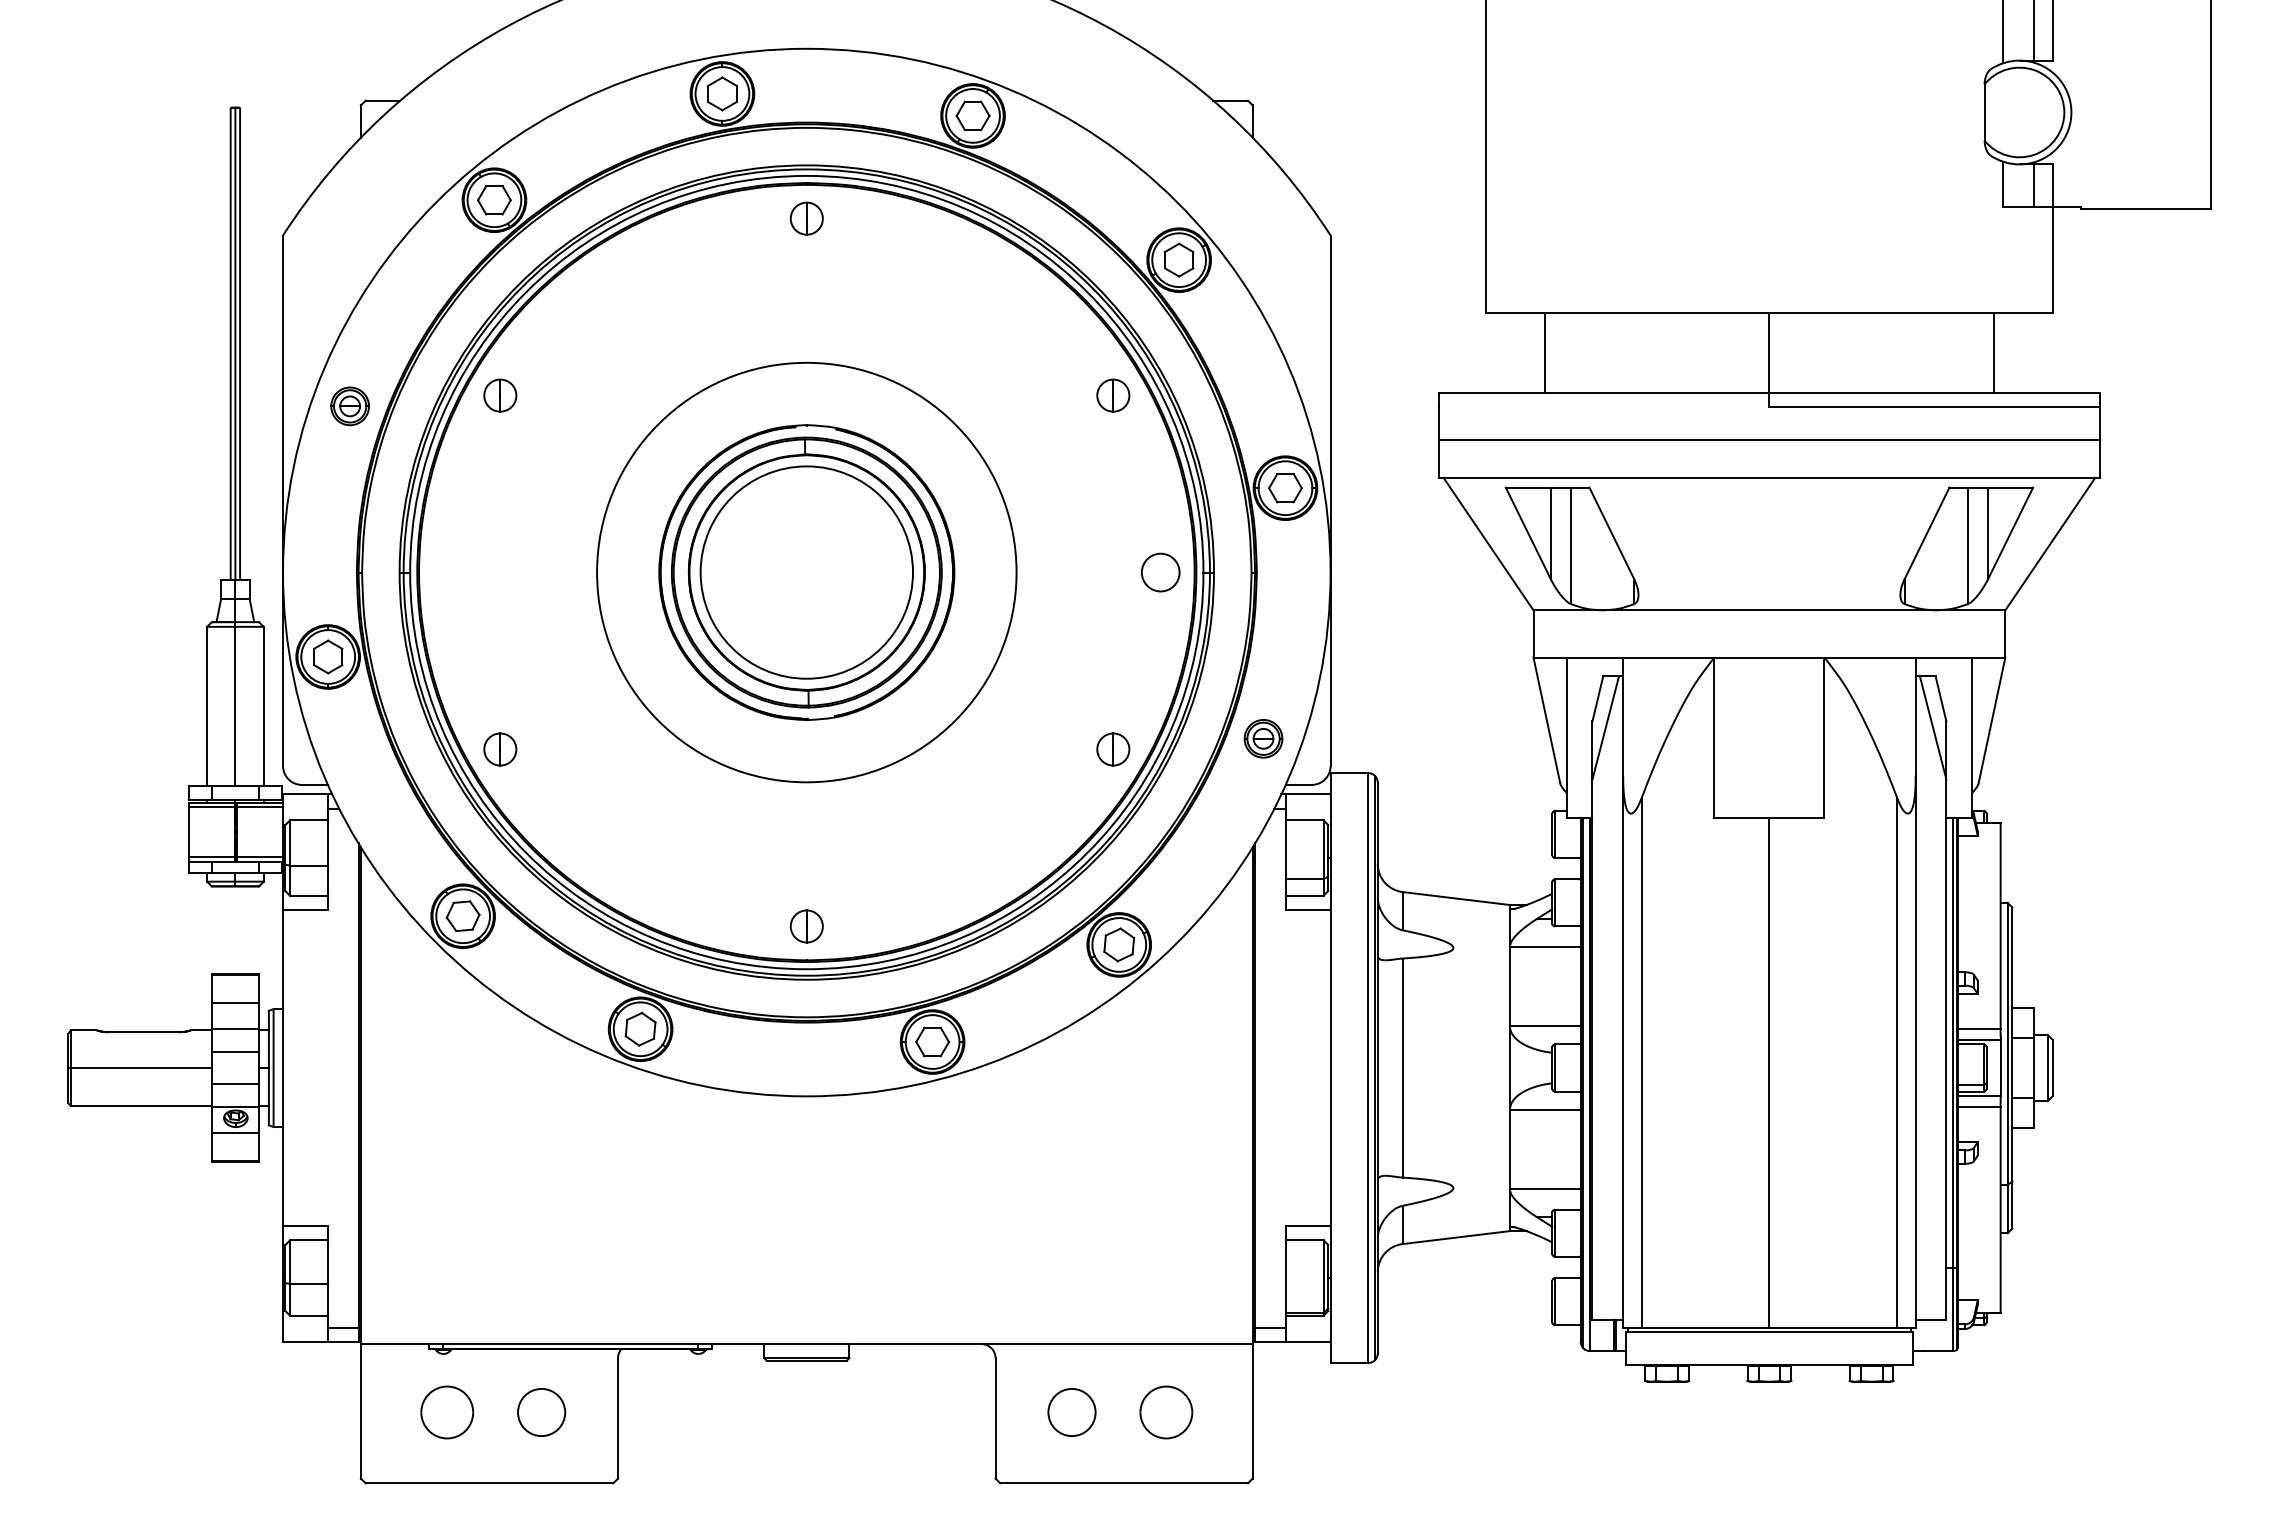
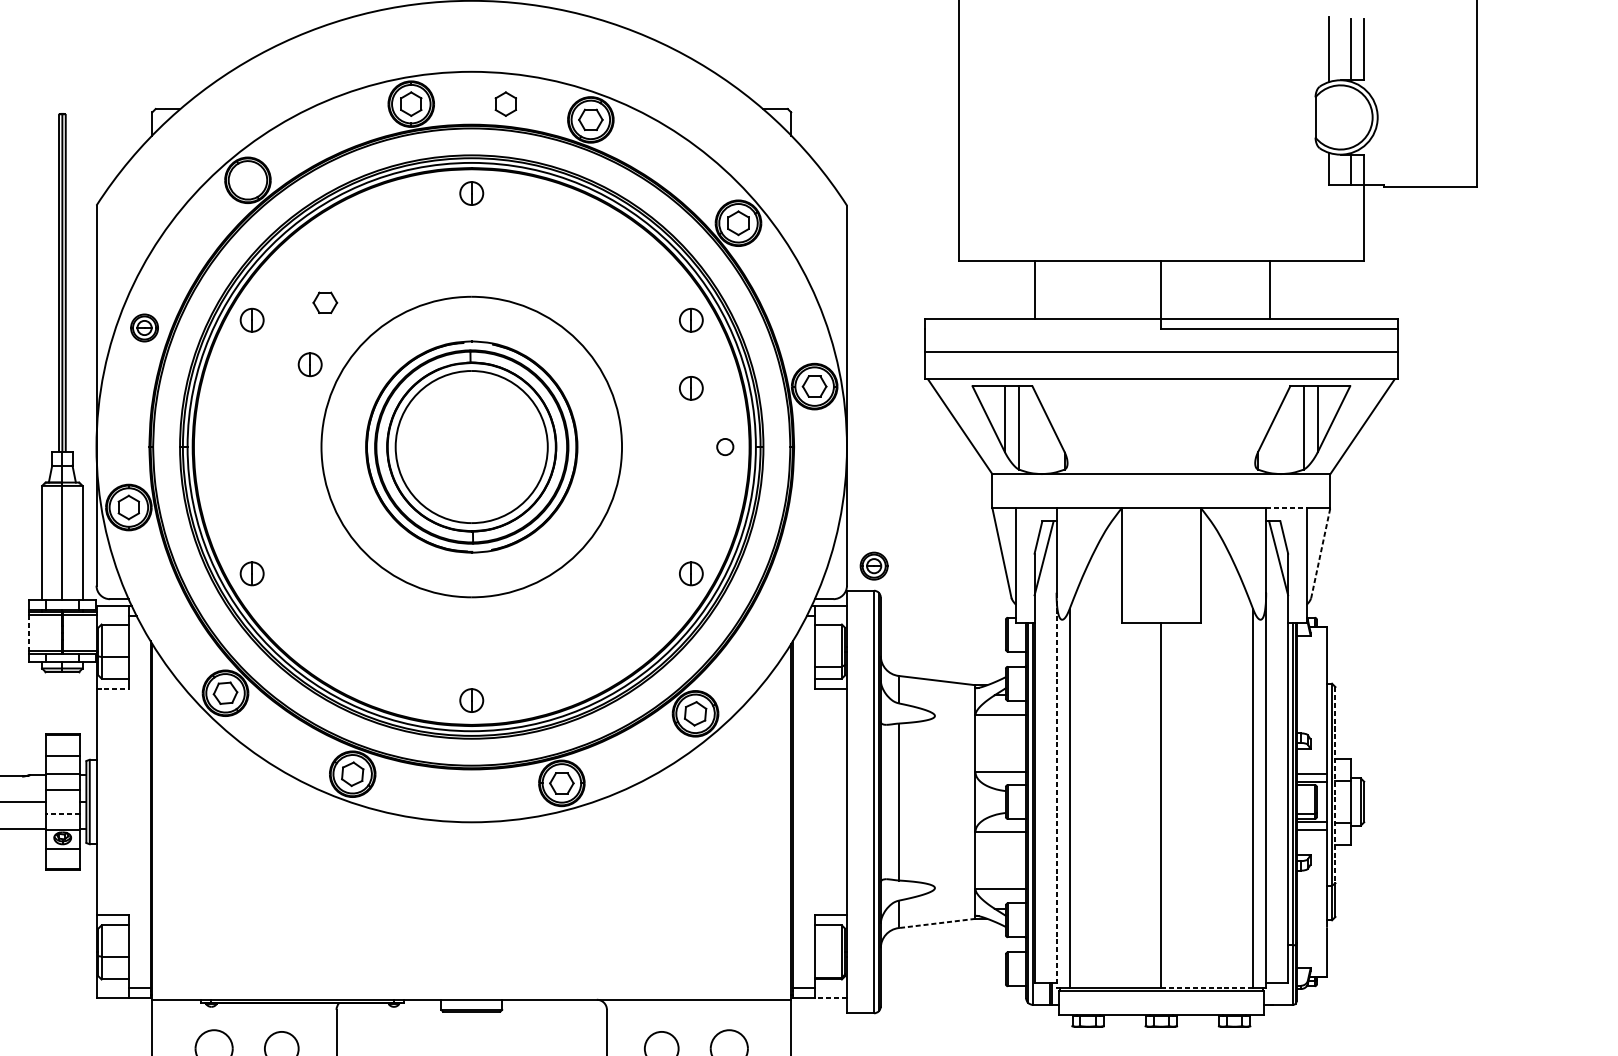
part: (854, 93) -> (505, 103), added
part: (494, 200) -> (325, 303), moved
line: (1544, 353) -> (1034, 290), moved
line: (1994, 353) -> (1270, 290), moved
part: (581, 457) -> (310, 364), added
part: (1113, 490) -> (691, 388), added
circle: (1160, 572) -> (725, 447), size x0.6
line: (1944, 657) -> (1286, 507), solid -> dashed
line: (1991, 720) -> (1320, 553), solid -> dashed
part: (1263, 738) -> (874, 565), moved
line: (188, 832) -> (28, 633), solid -> dashed
line: (305, 909) -> (112, 688), solid -> dashed
line: (2012, 1044) -> (1335, 785), solid -> dashed
line: (1623, 1051) -> (1056, 790), solid -> dashed
line: (235, 1084) -> (62, 813), solid -> dashed
line: (1456, 1237) -> (937, 923), solid -> dashed
line: (1833, 1327) -> (1207, 987), solid -> dashed
line: (1307, 1341) -> (830, 997), solid -> dashed

